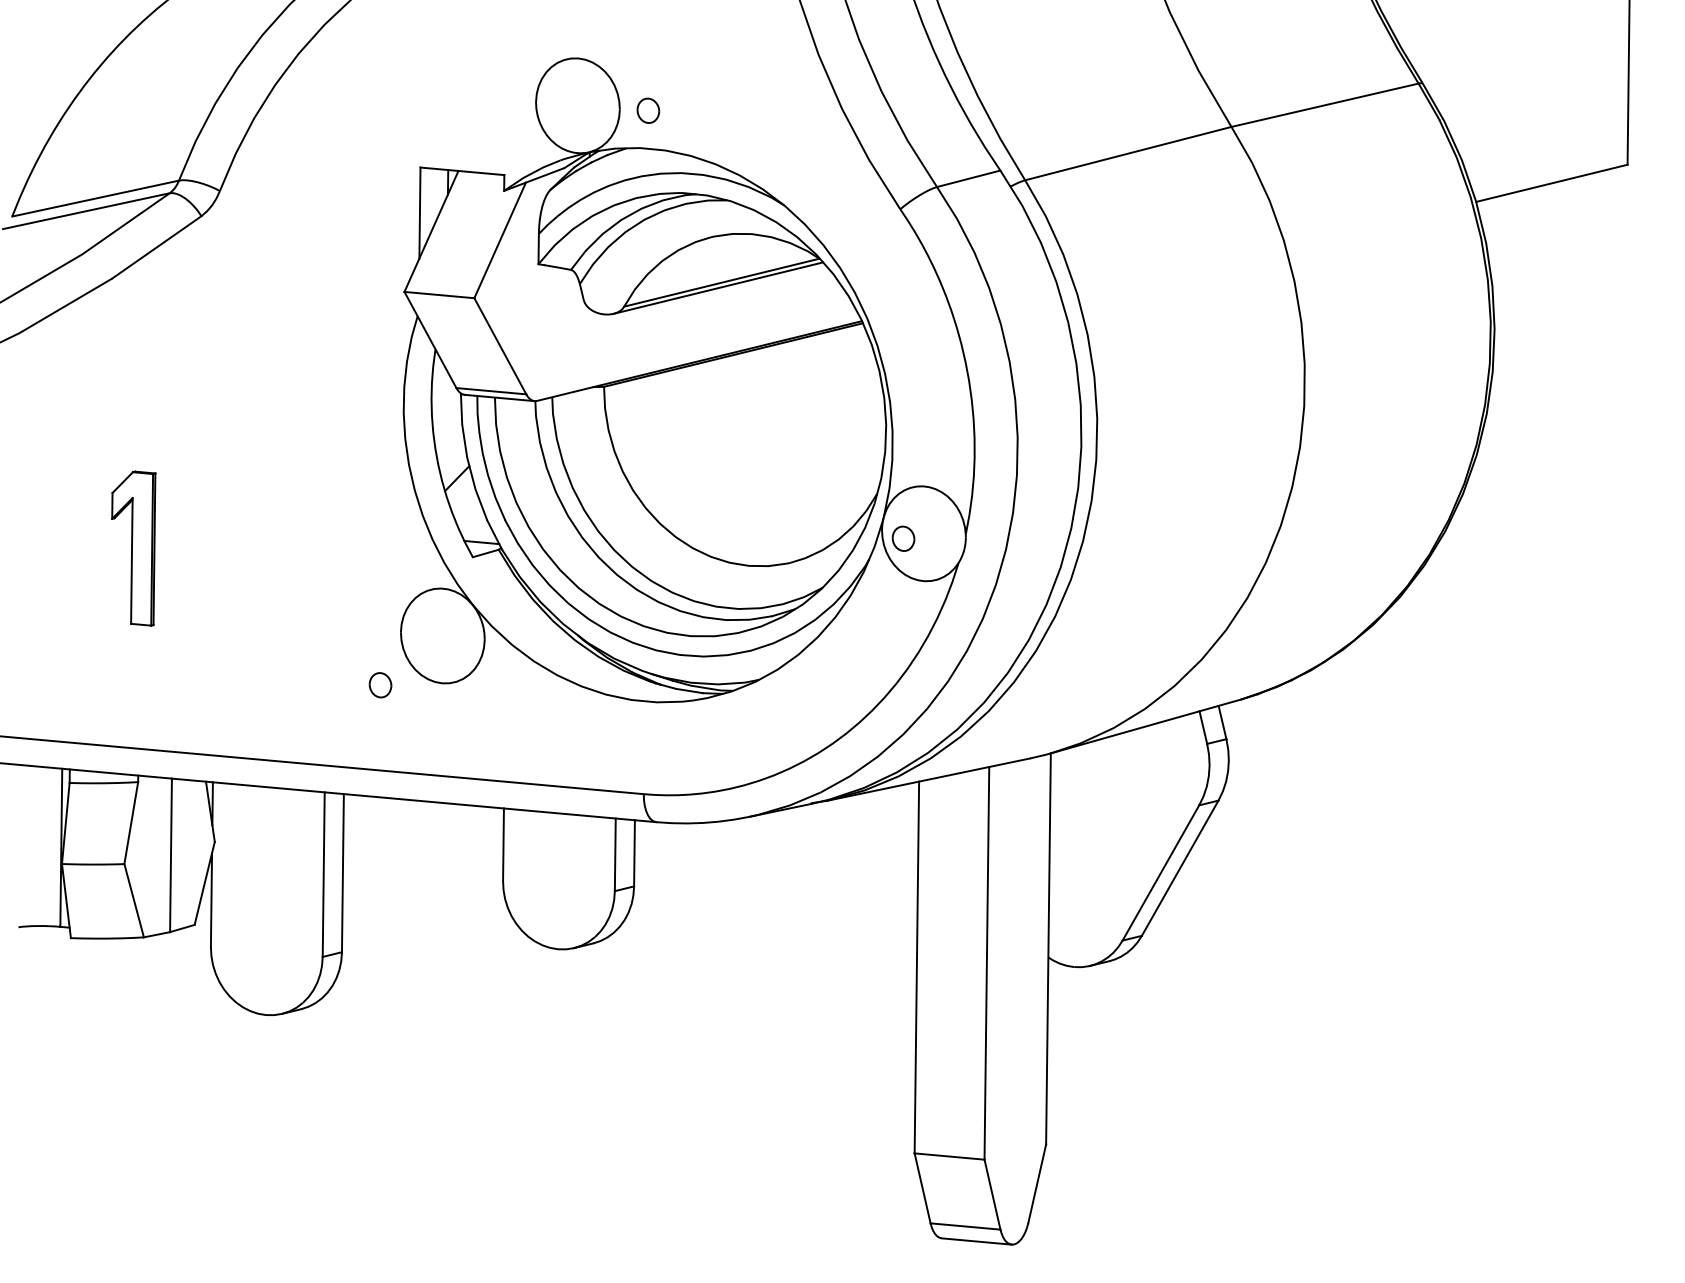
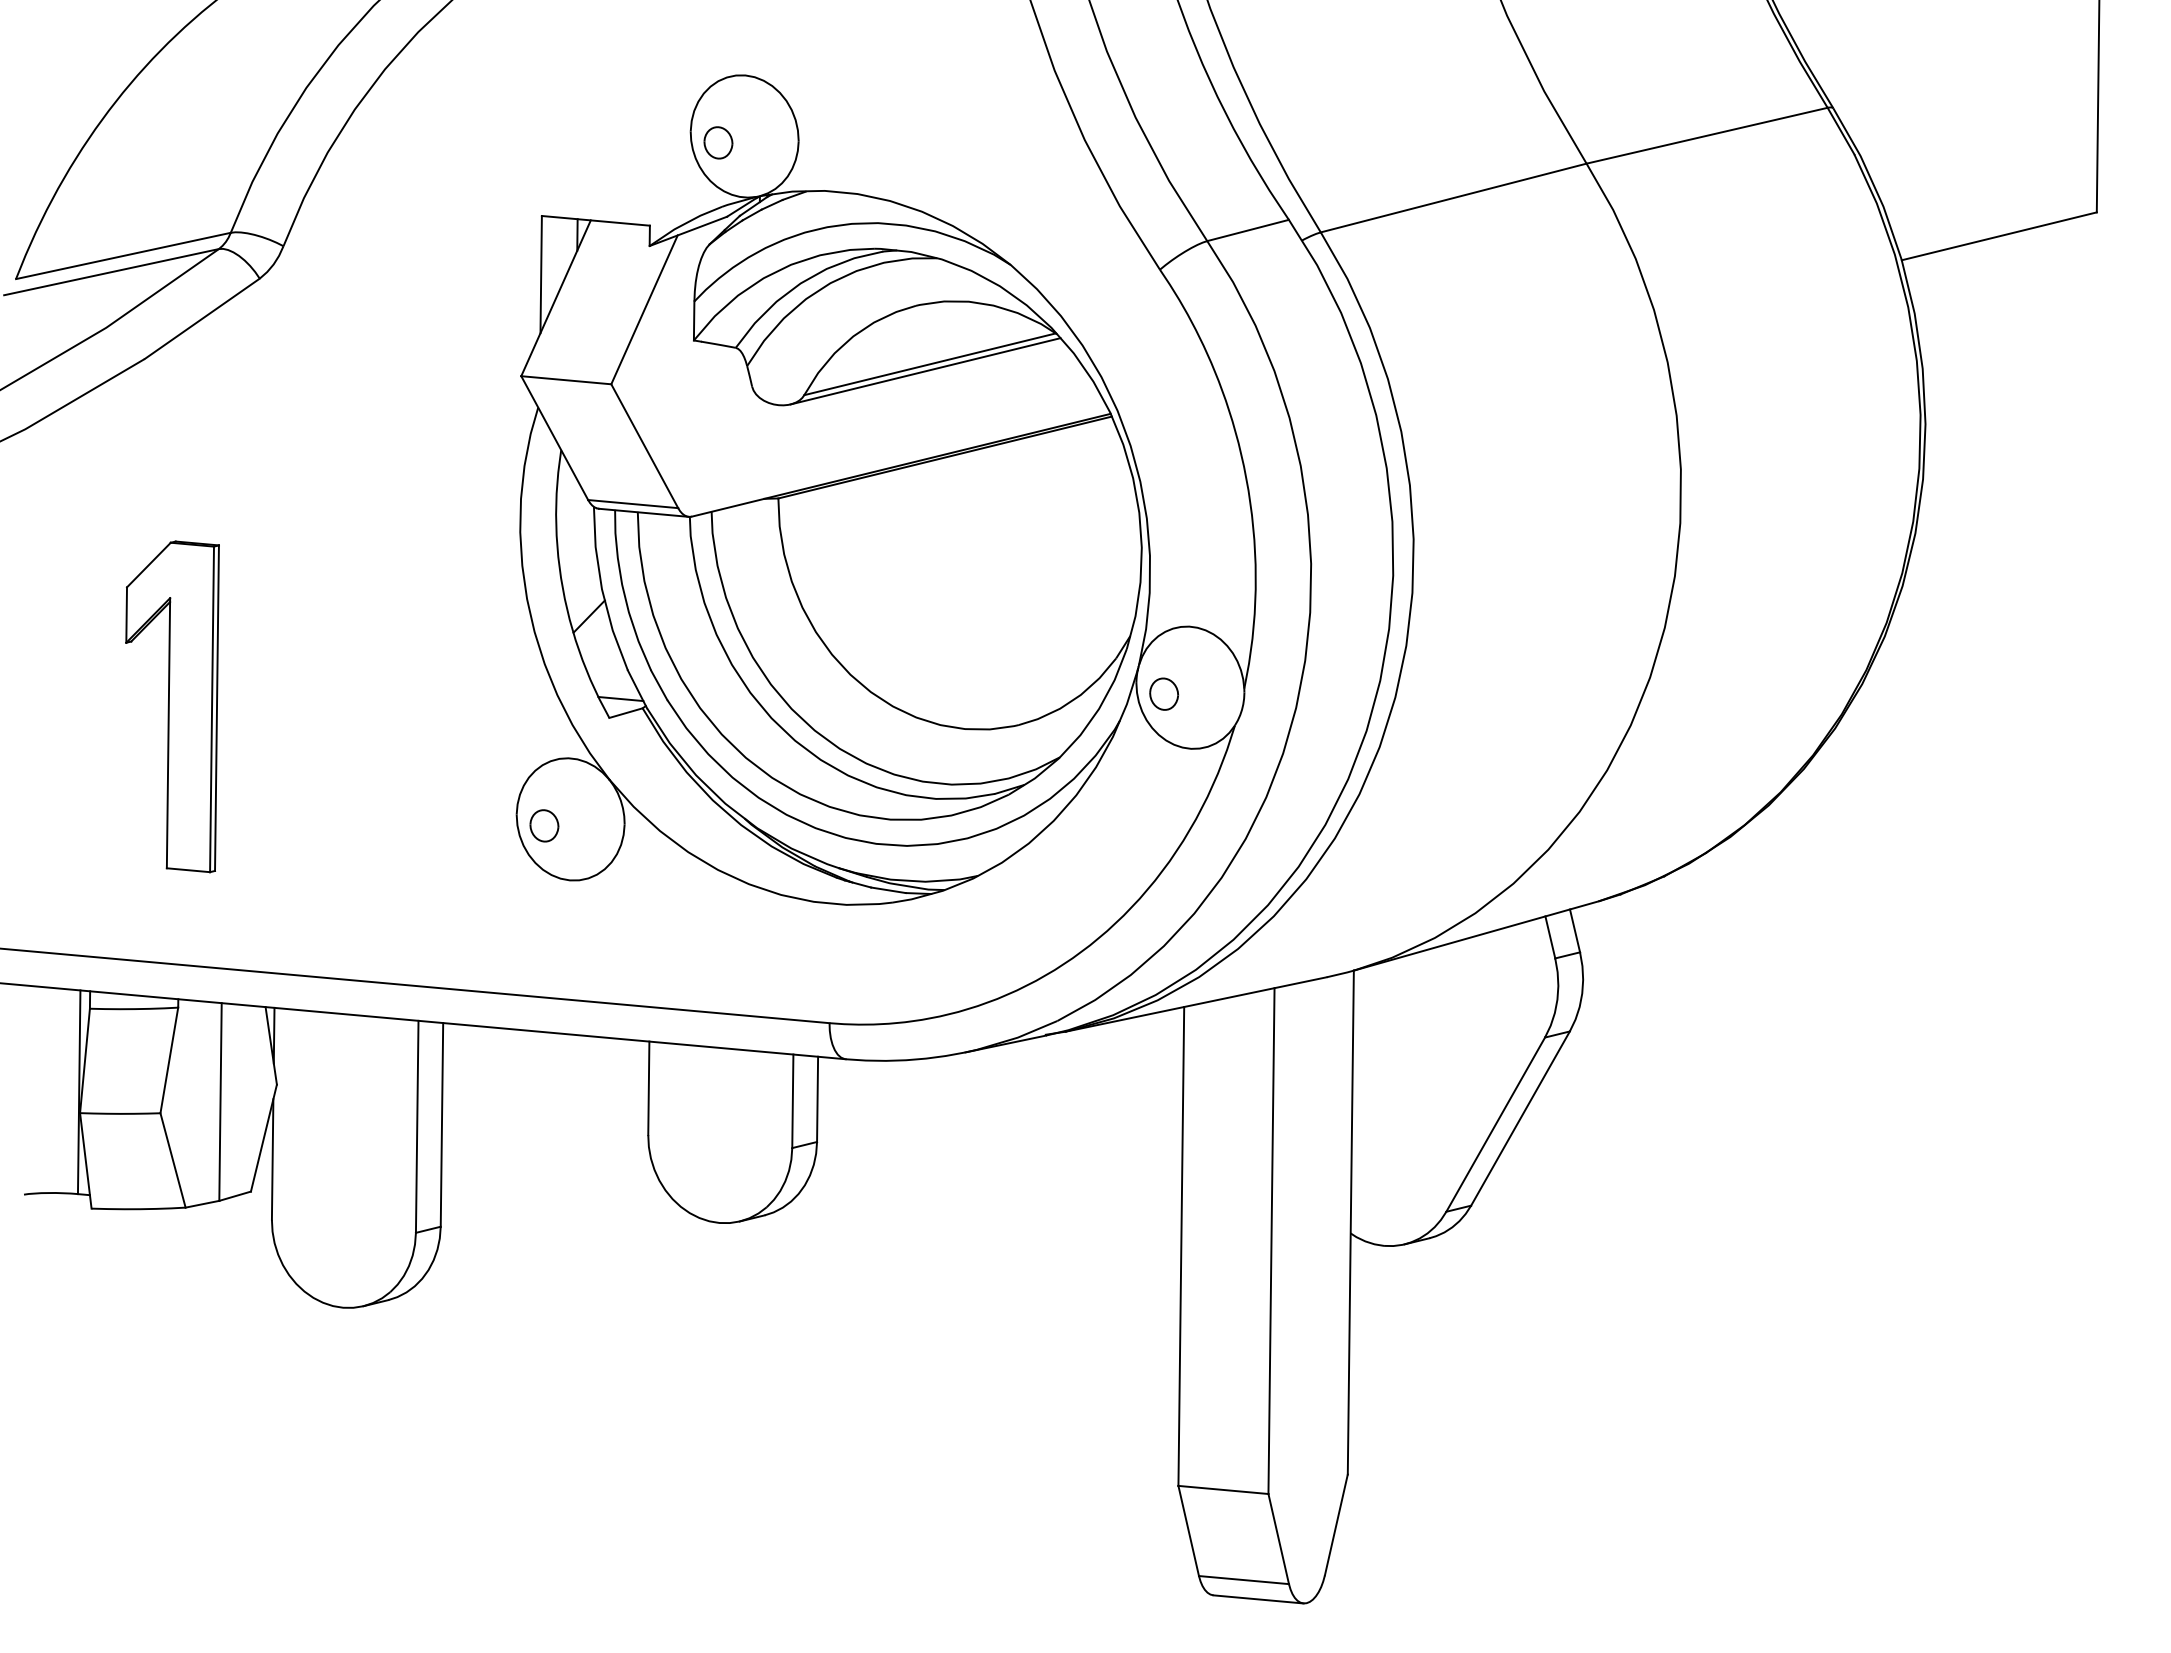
part: (648, 110) -> (718, 142), moved
part: (133, 548) -> (172, 706), size x1.67
part: (380, 684) -> (544, 825), moved

